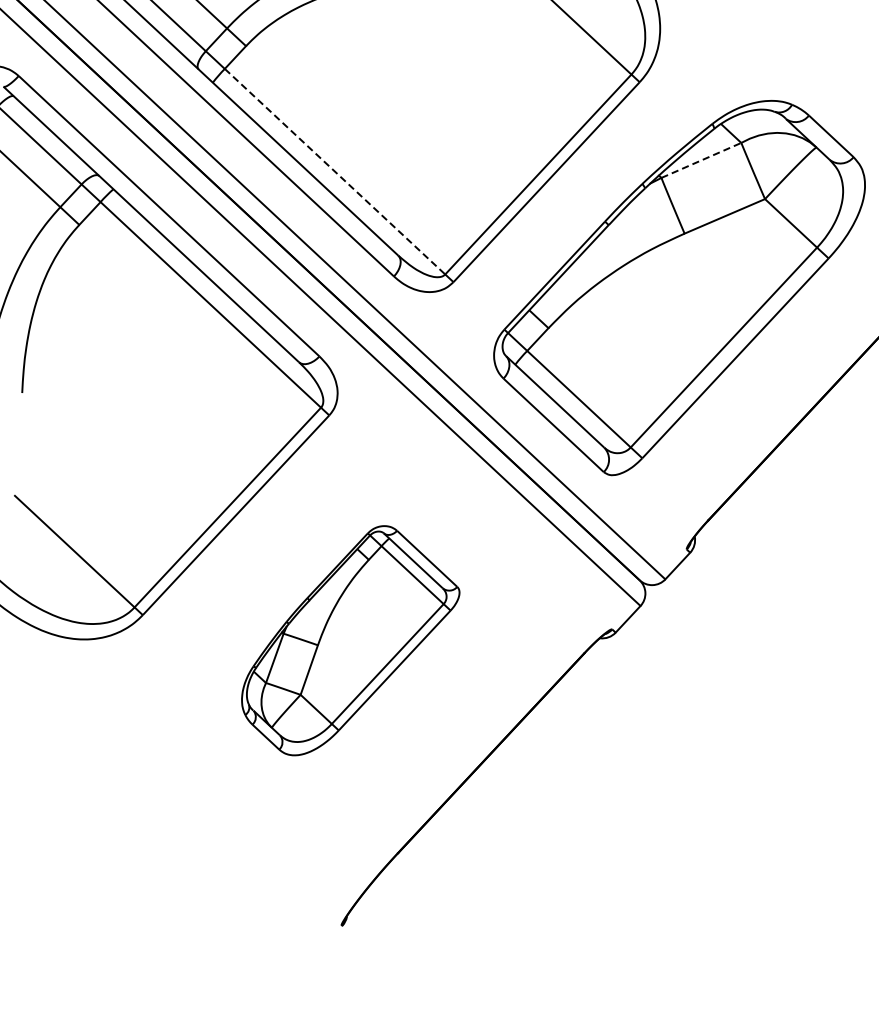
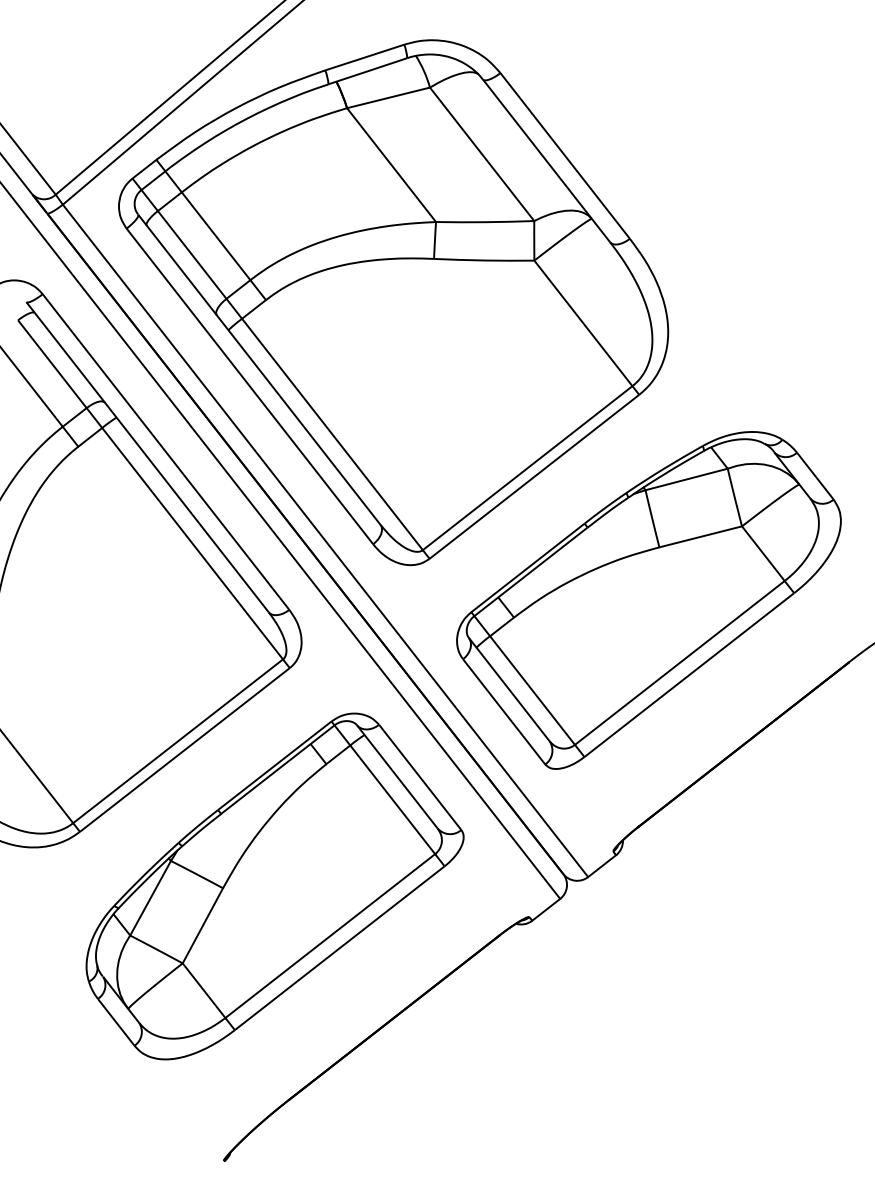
line: (702, 160) -> (687, 479), dashed -> solid
line: (335, 171) -> (332, 434), dashed -> solid
part: (348, 639) -> (274, 886), size x1.67

